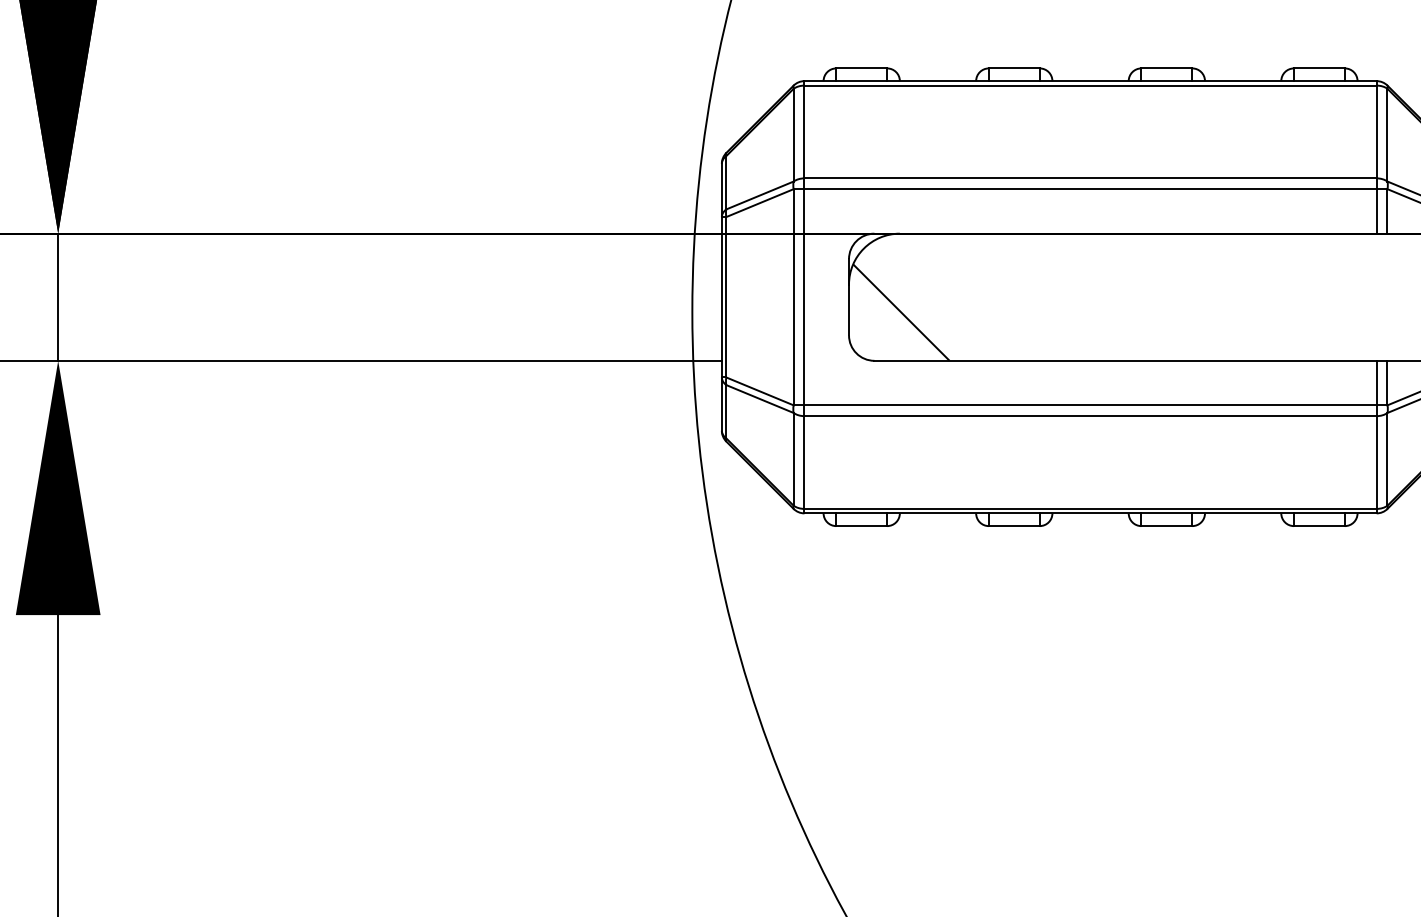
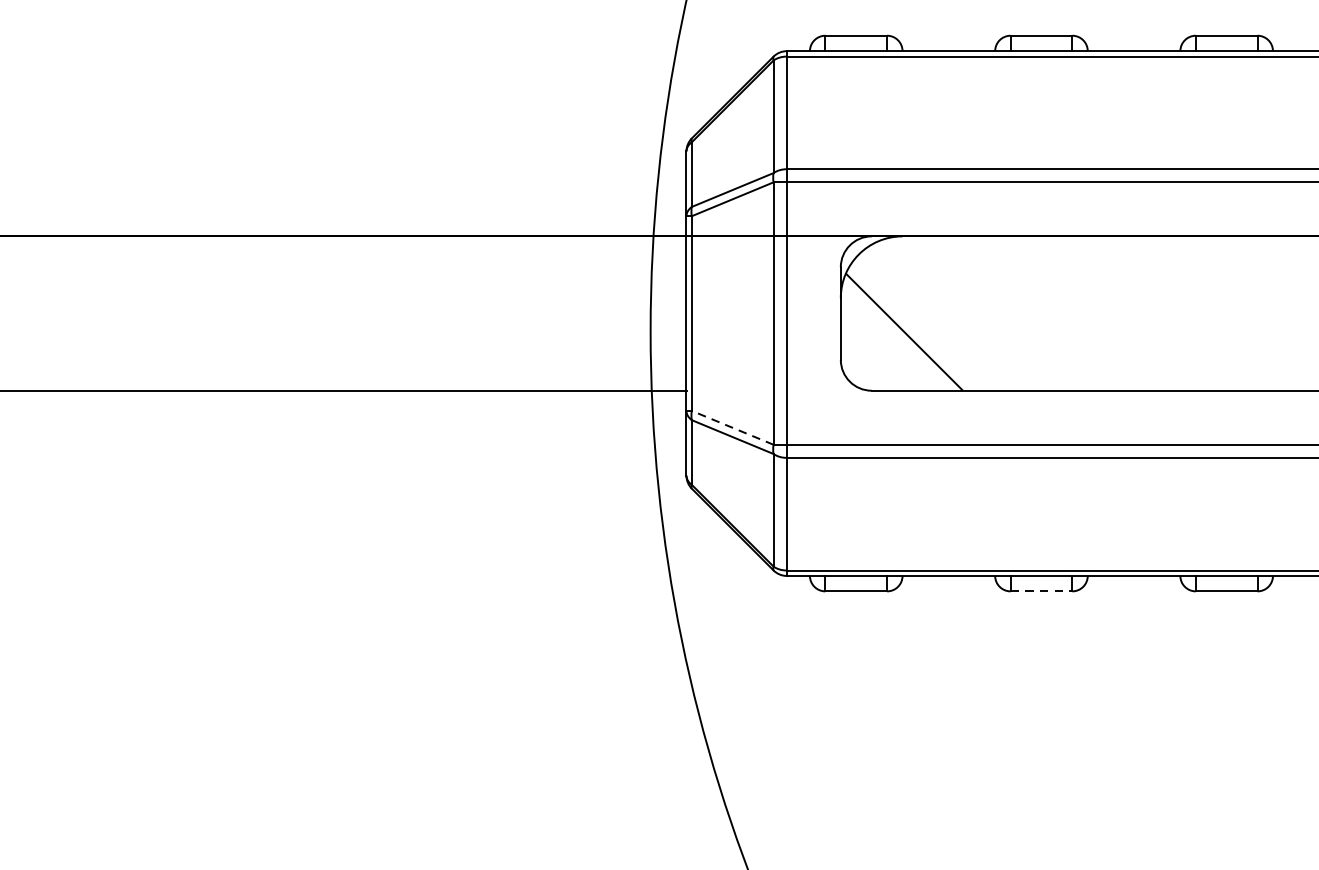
line: (759, 391) -> (732, 427), solid -> dashed
line: (1014, 526) -> (1041, 591), solid -> dashed

